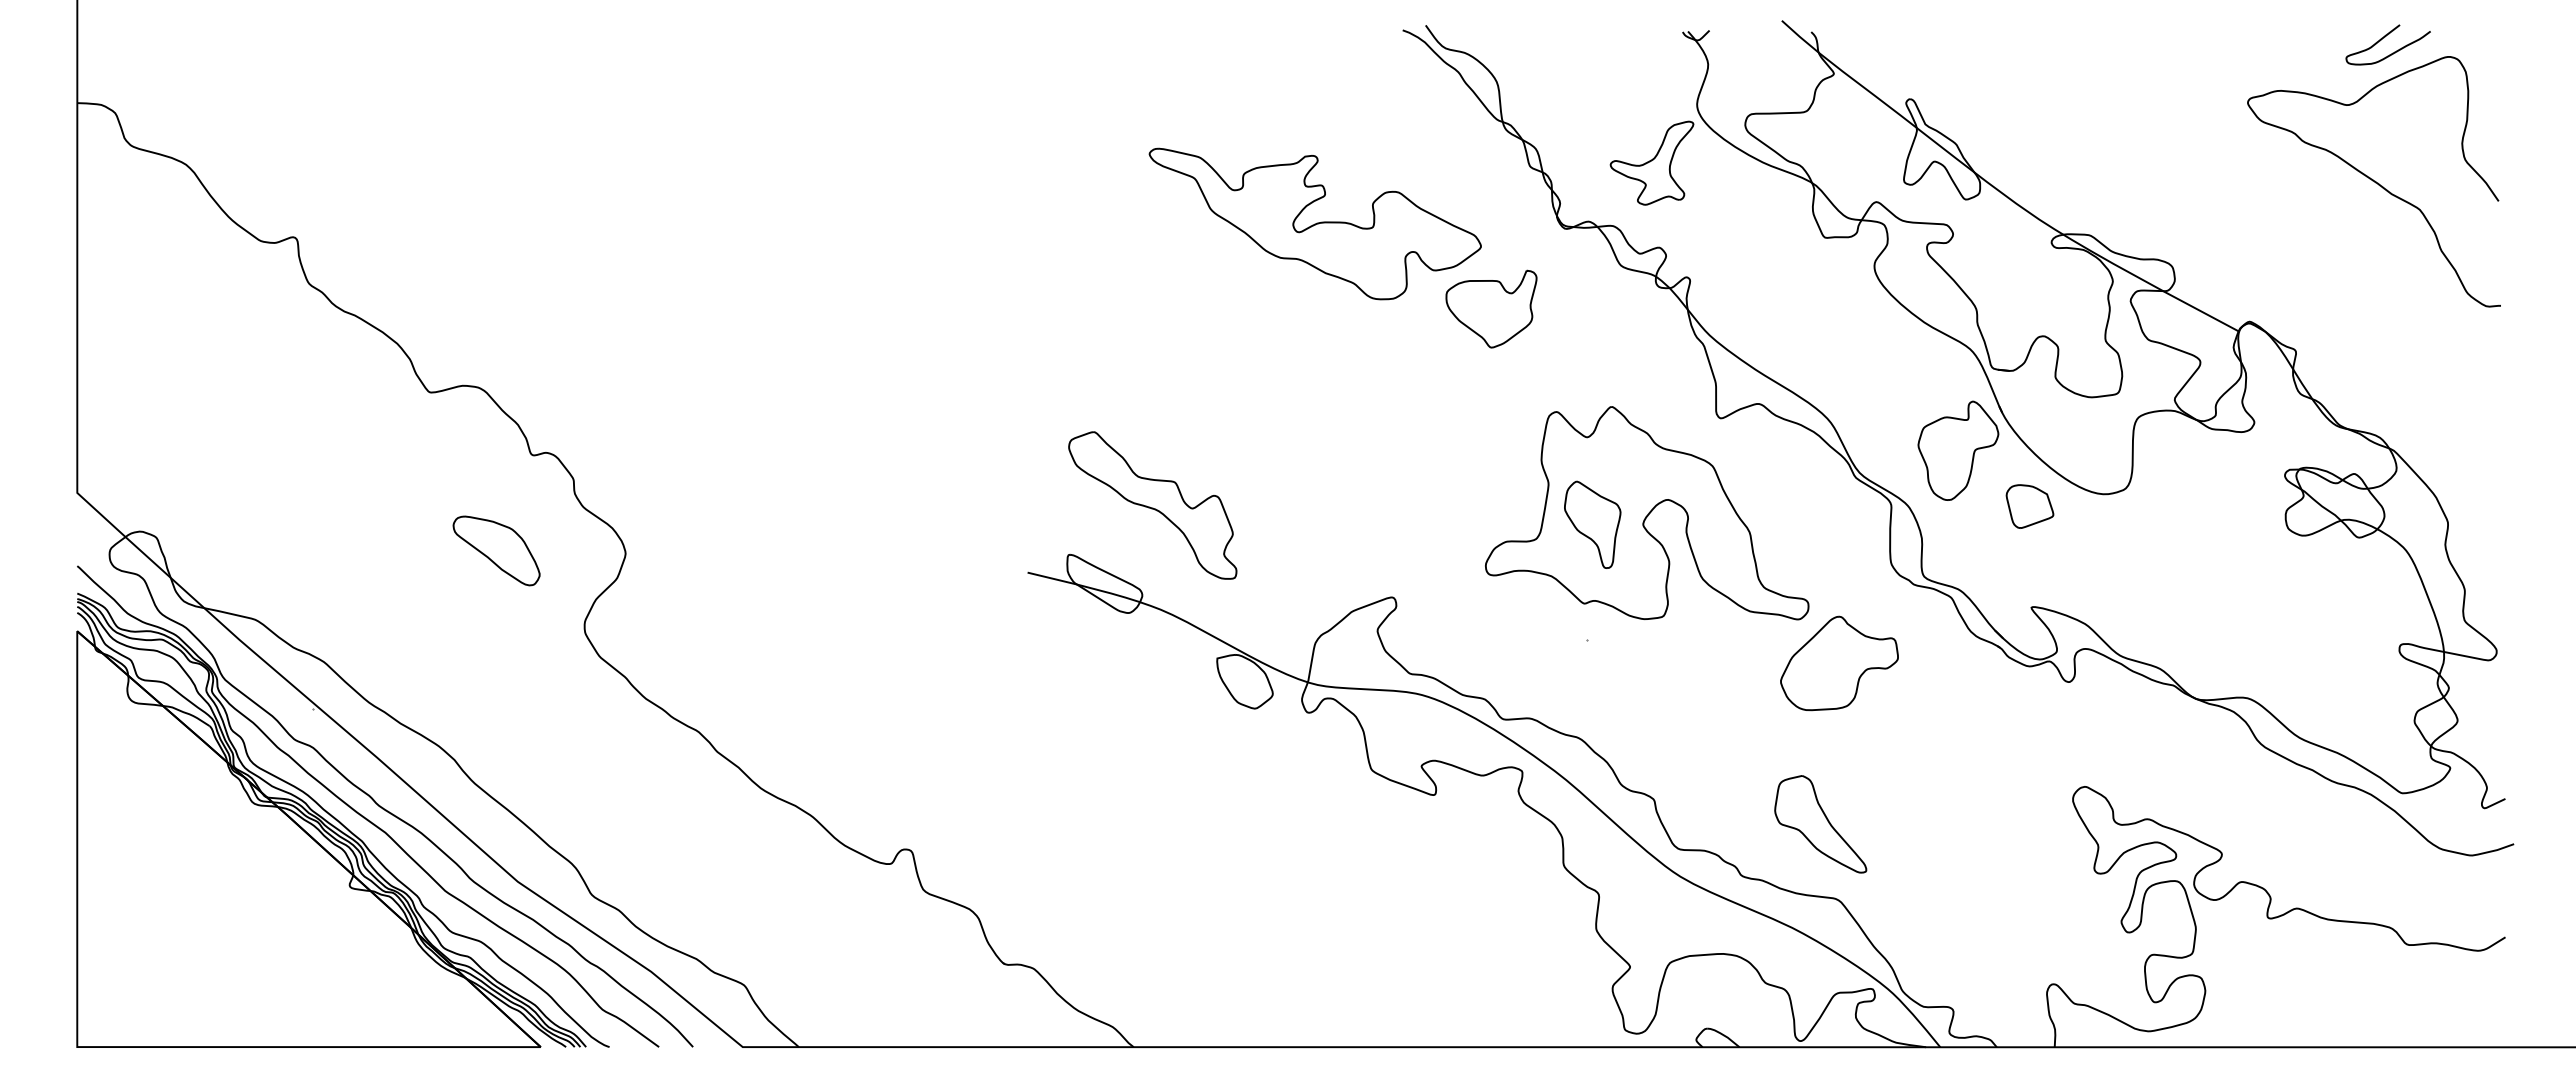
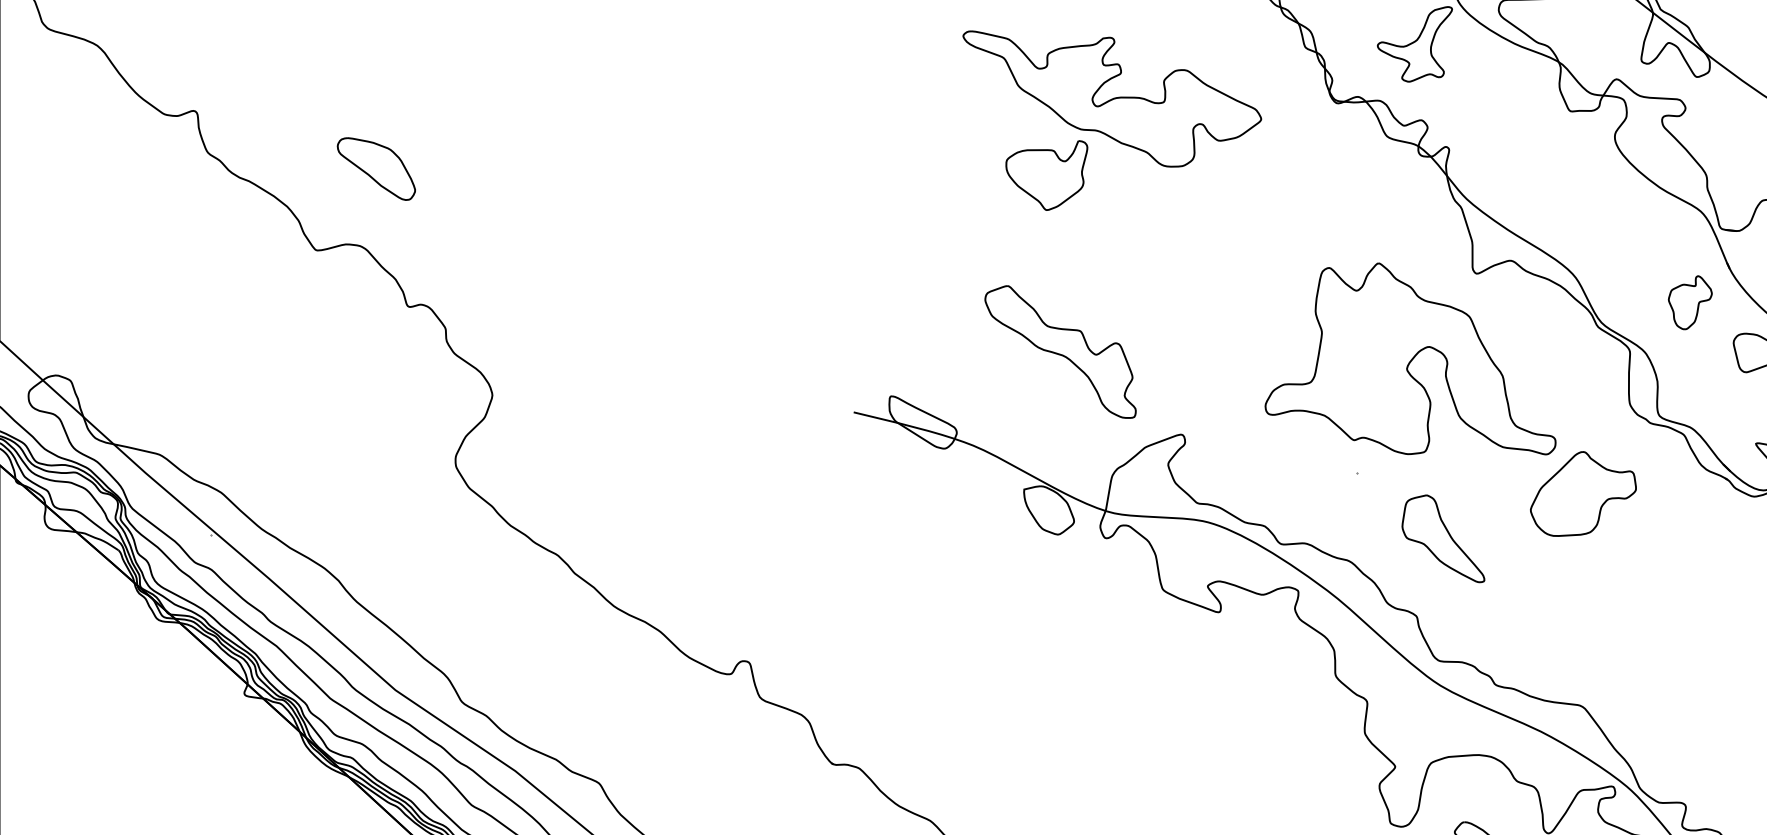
part: (1491, 308) -> (1046, 174), moved
part: (1958, 450) -> (1690, 302), size x0.6
part: (1152, 505) -> (1060, 352), moved
part: (1592, 524) -> (1361, 369), removed
part: (496, 550) -> (376, 168), moved
part: (1820, 824) -> (1443, 538), moved

